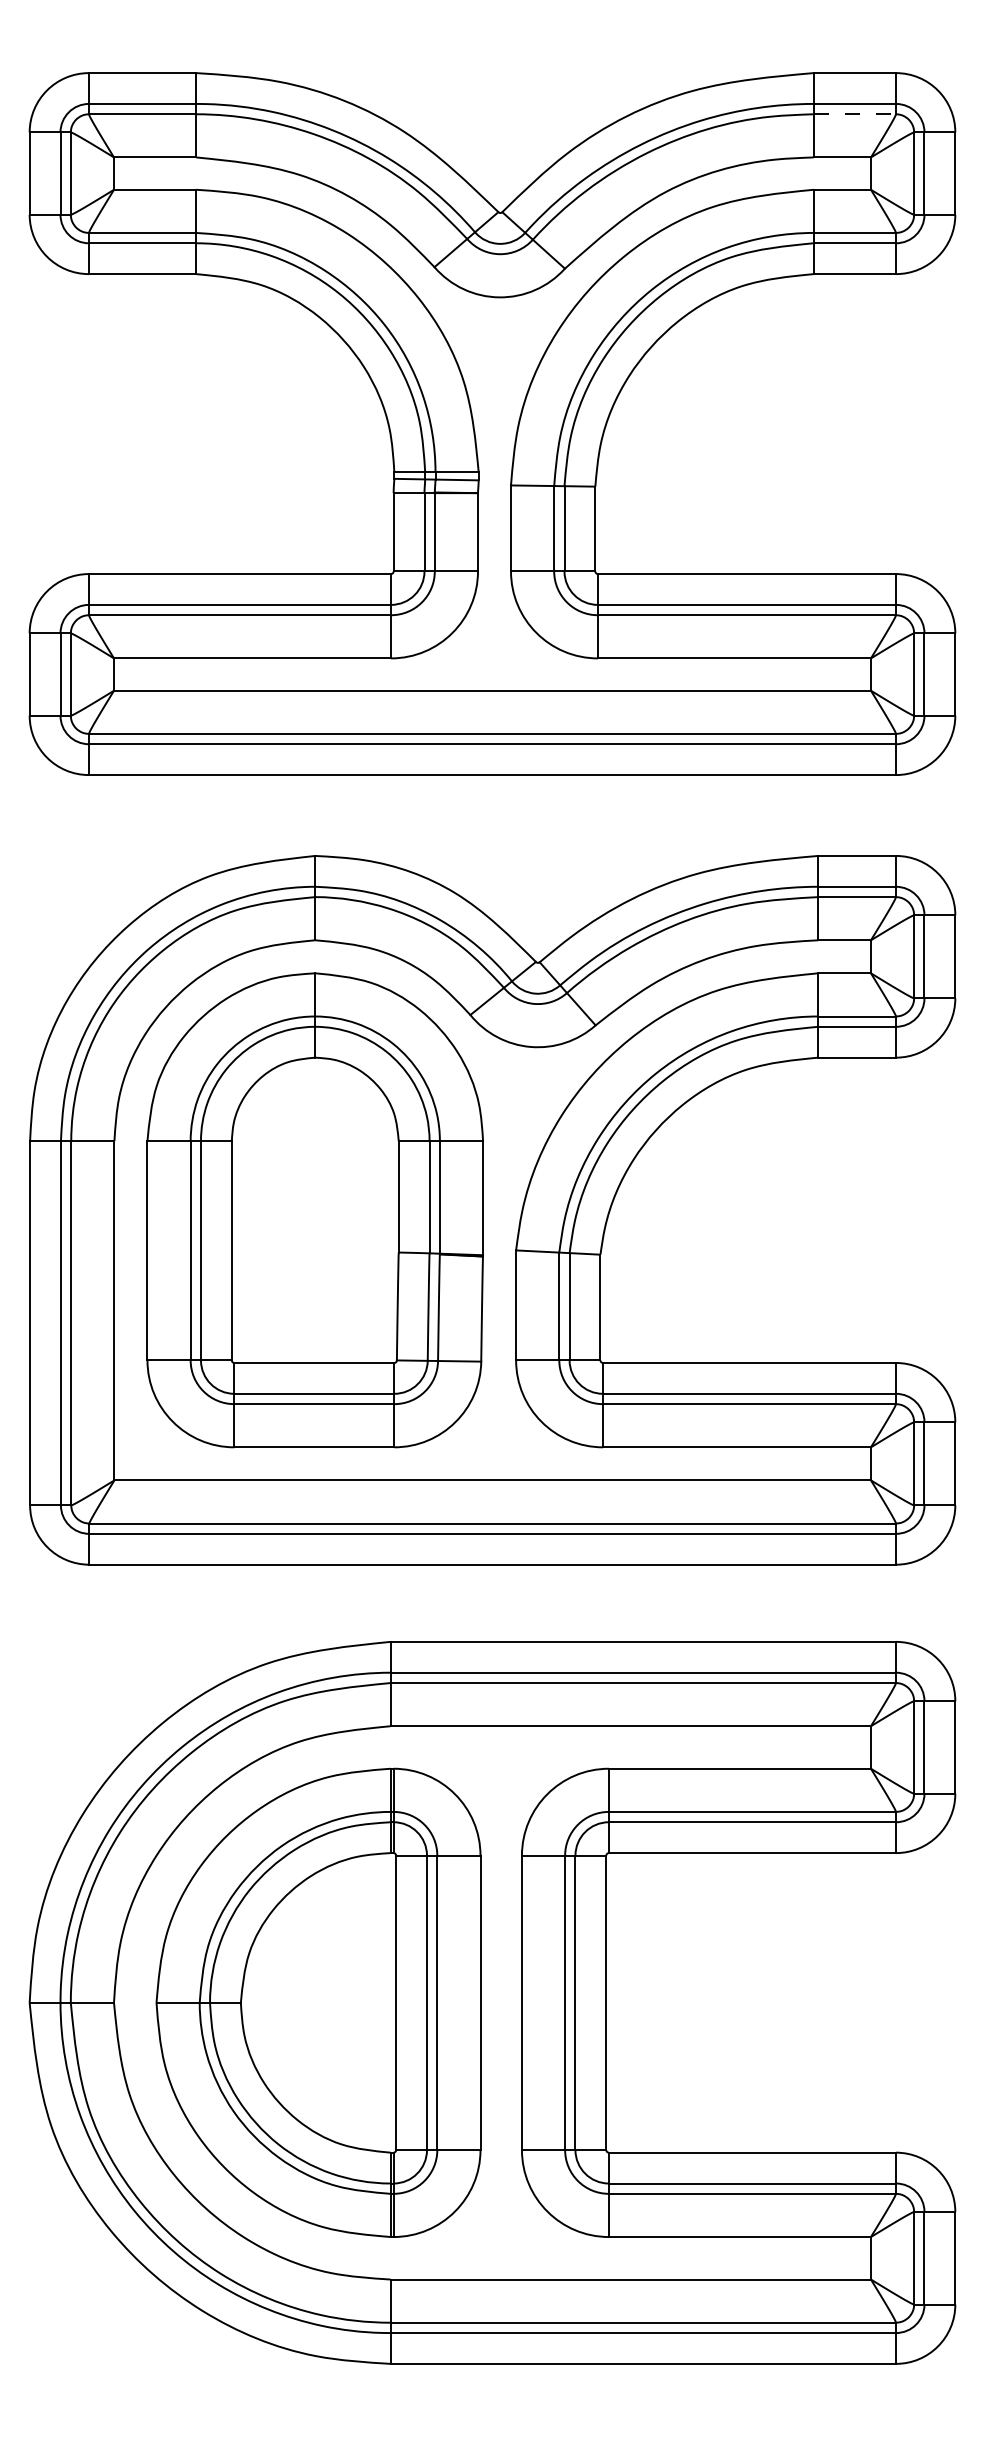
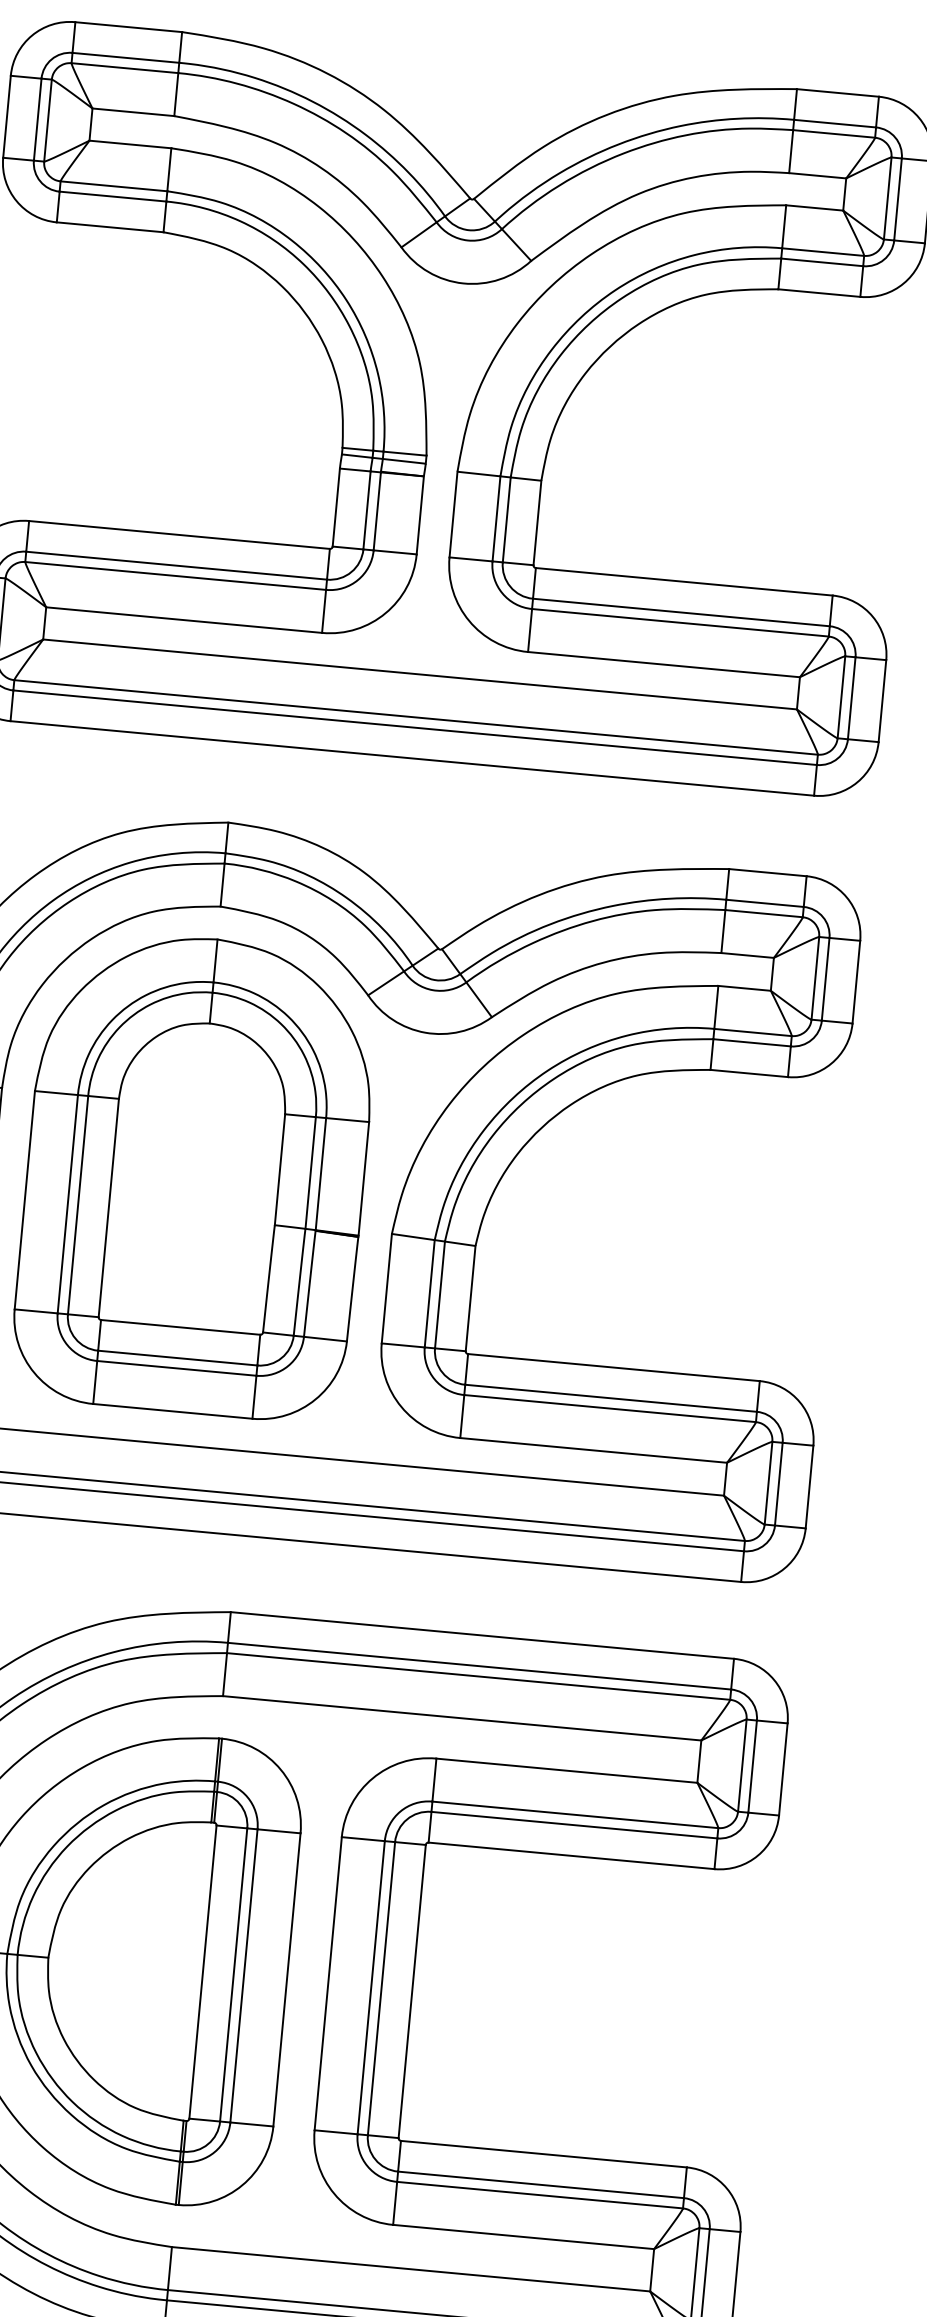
line: (855, 114) -> (834, 134), dashed -> solid

